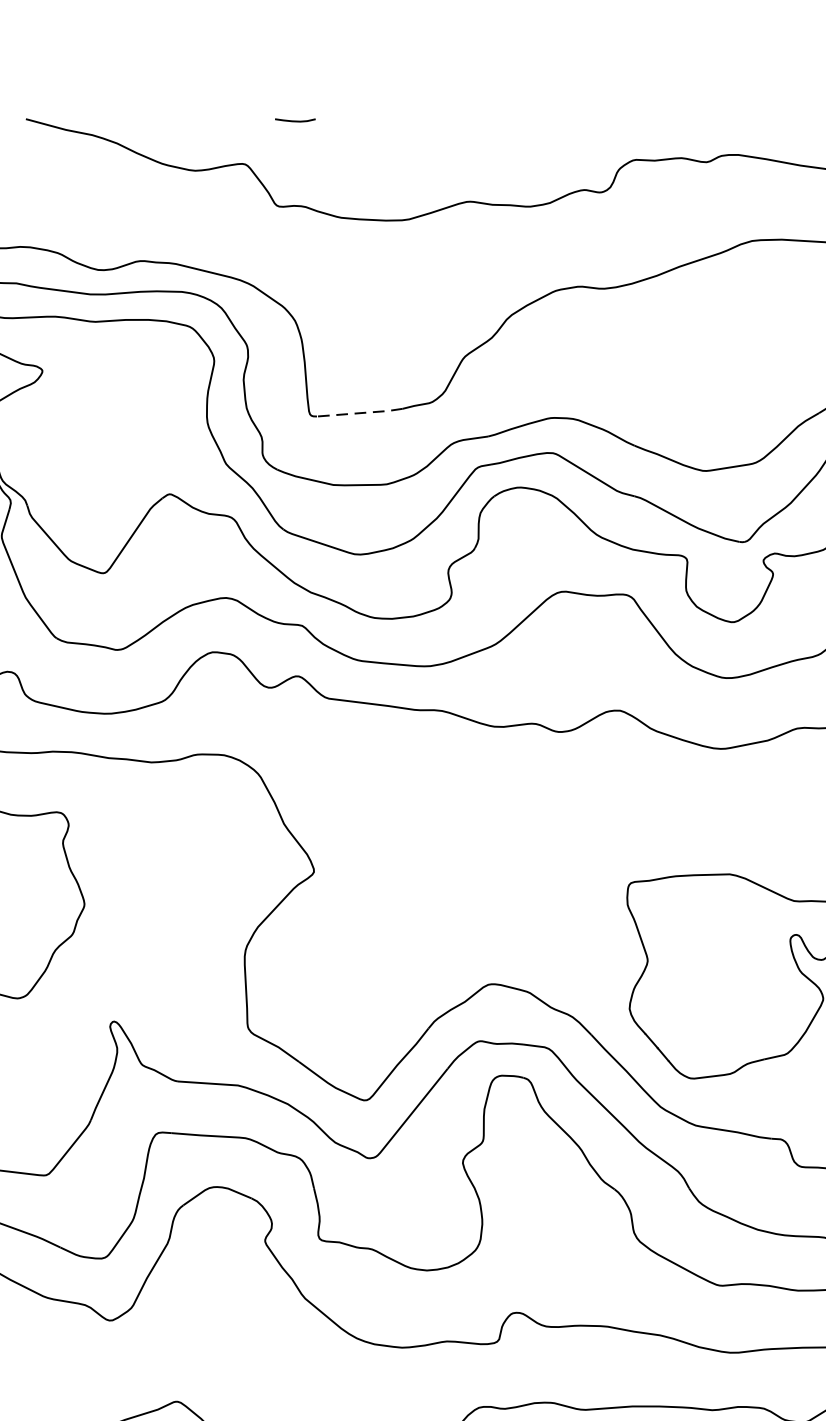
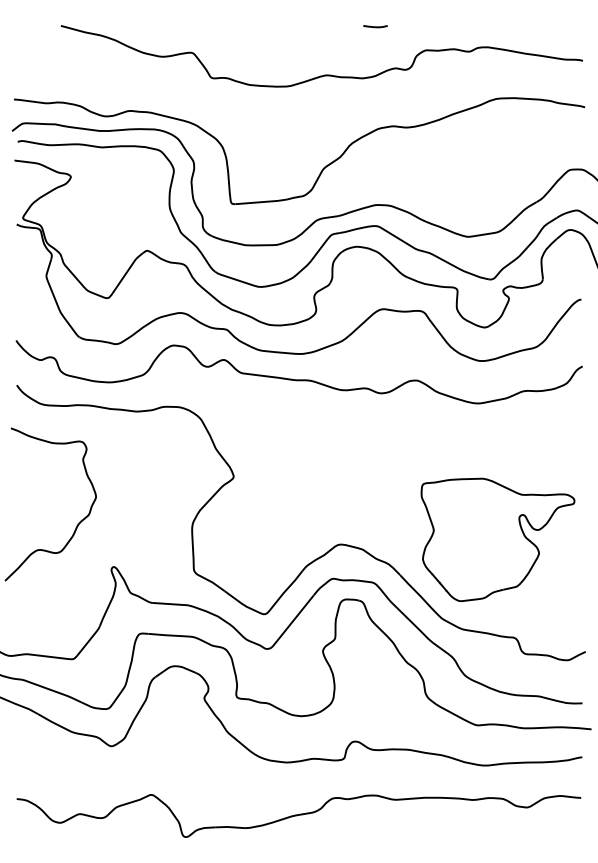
line: (295, 120) -> (375, 26), moved
line: (360, 413) -> (261, 202), dashed -> solid

